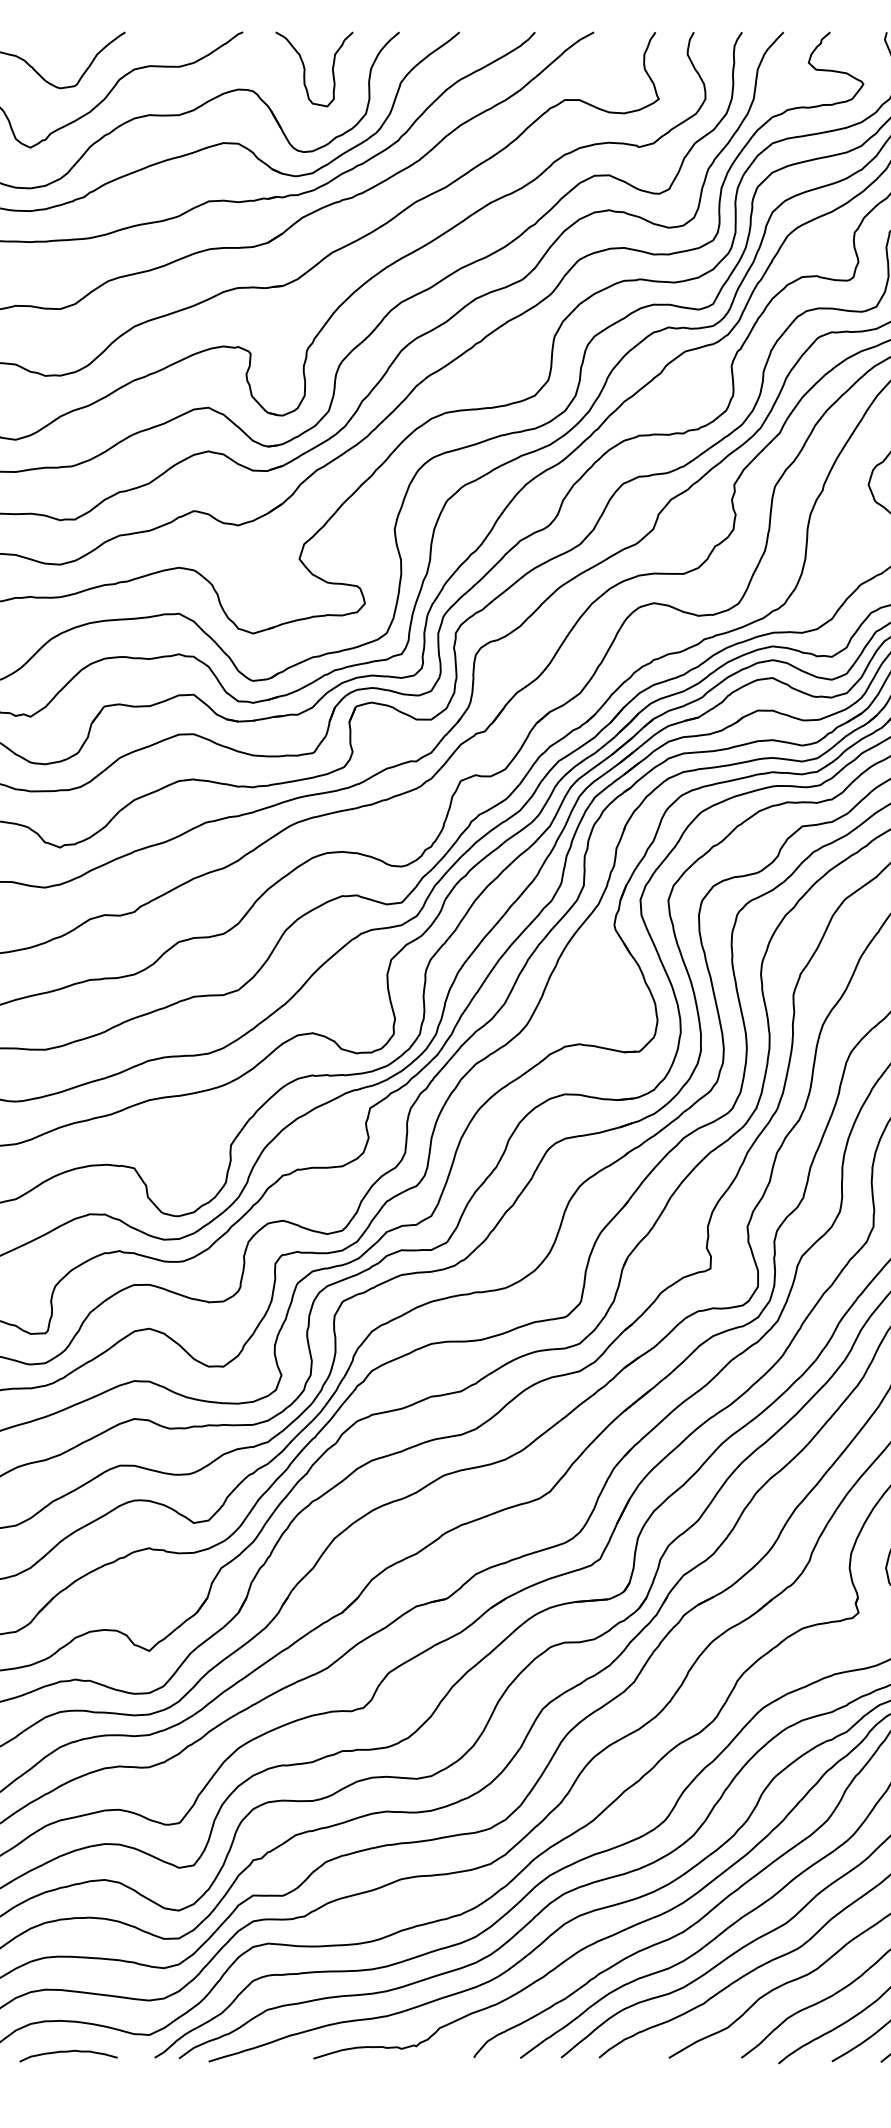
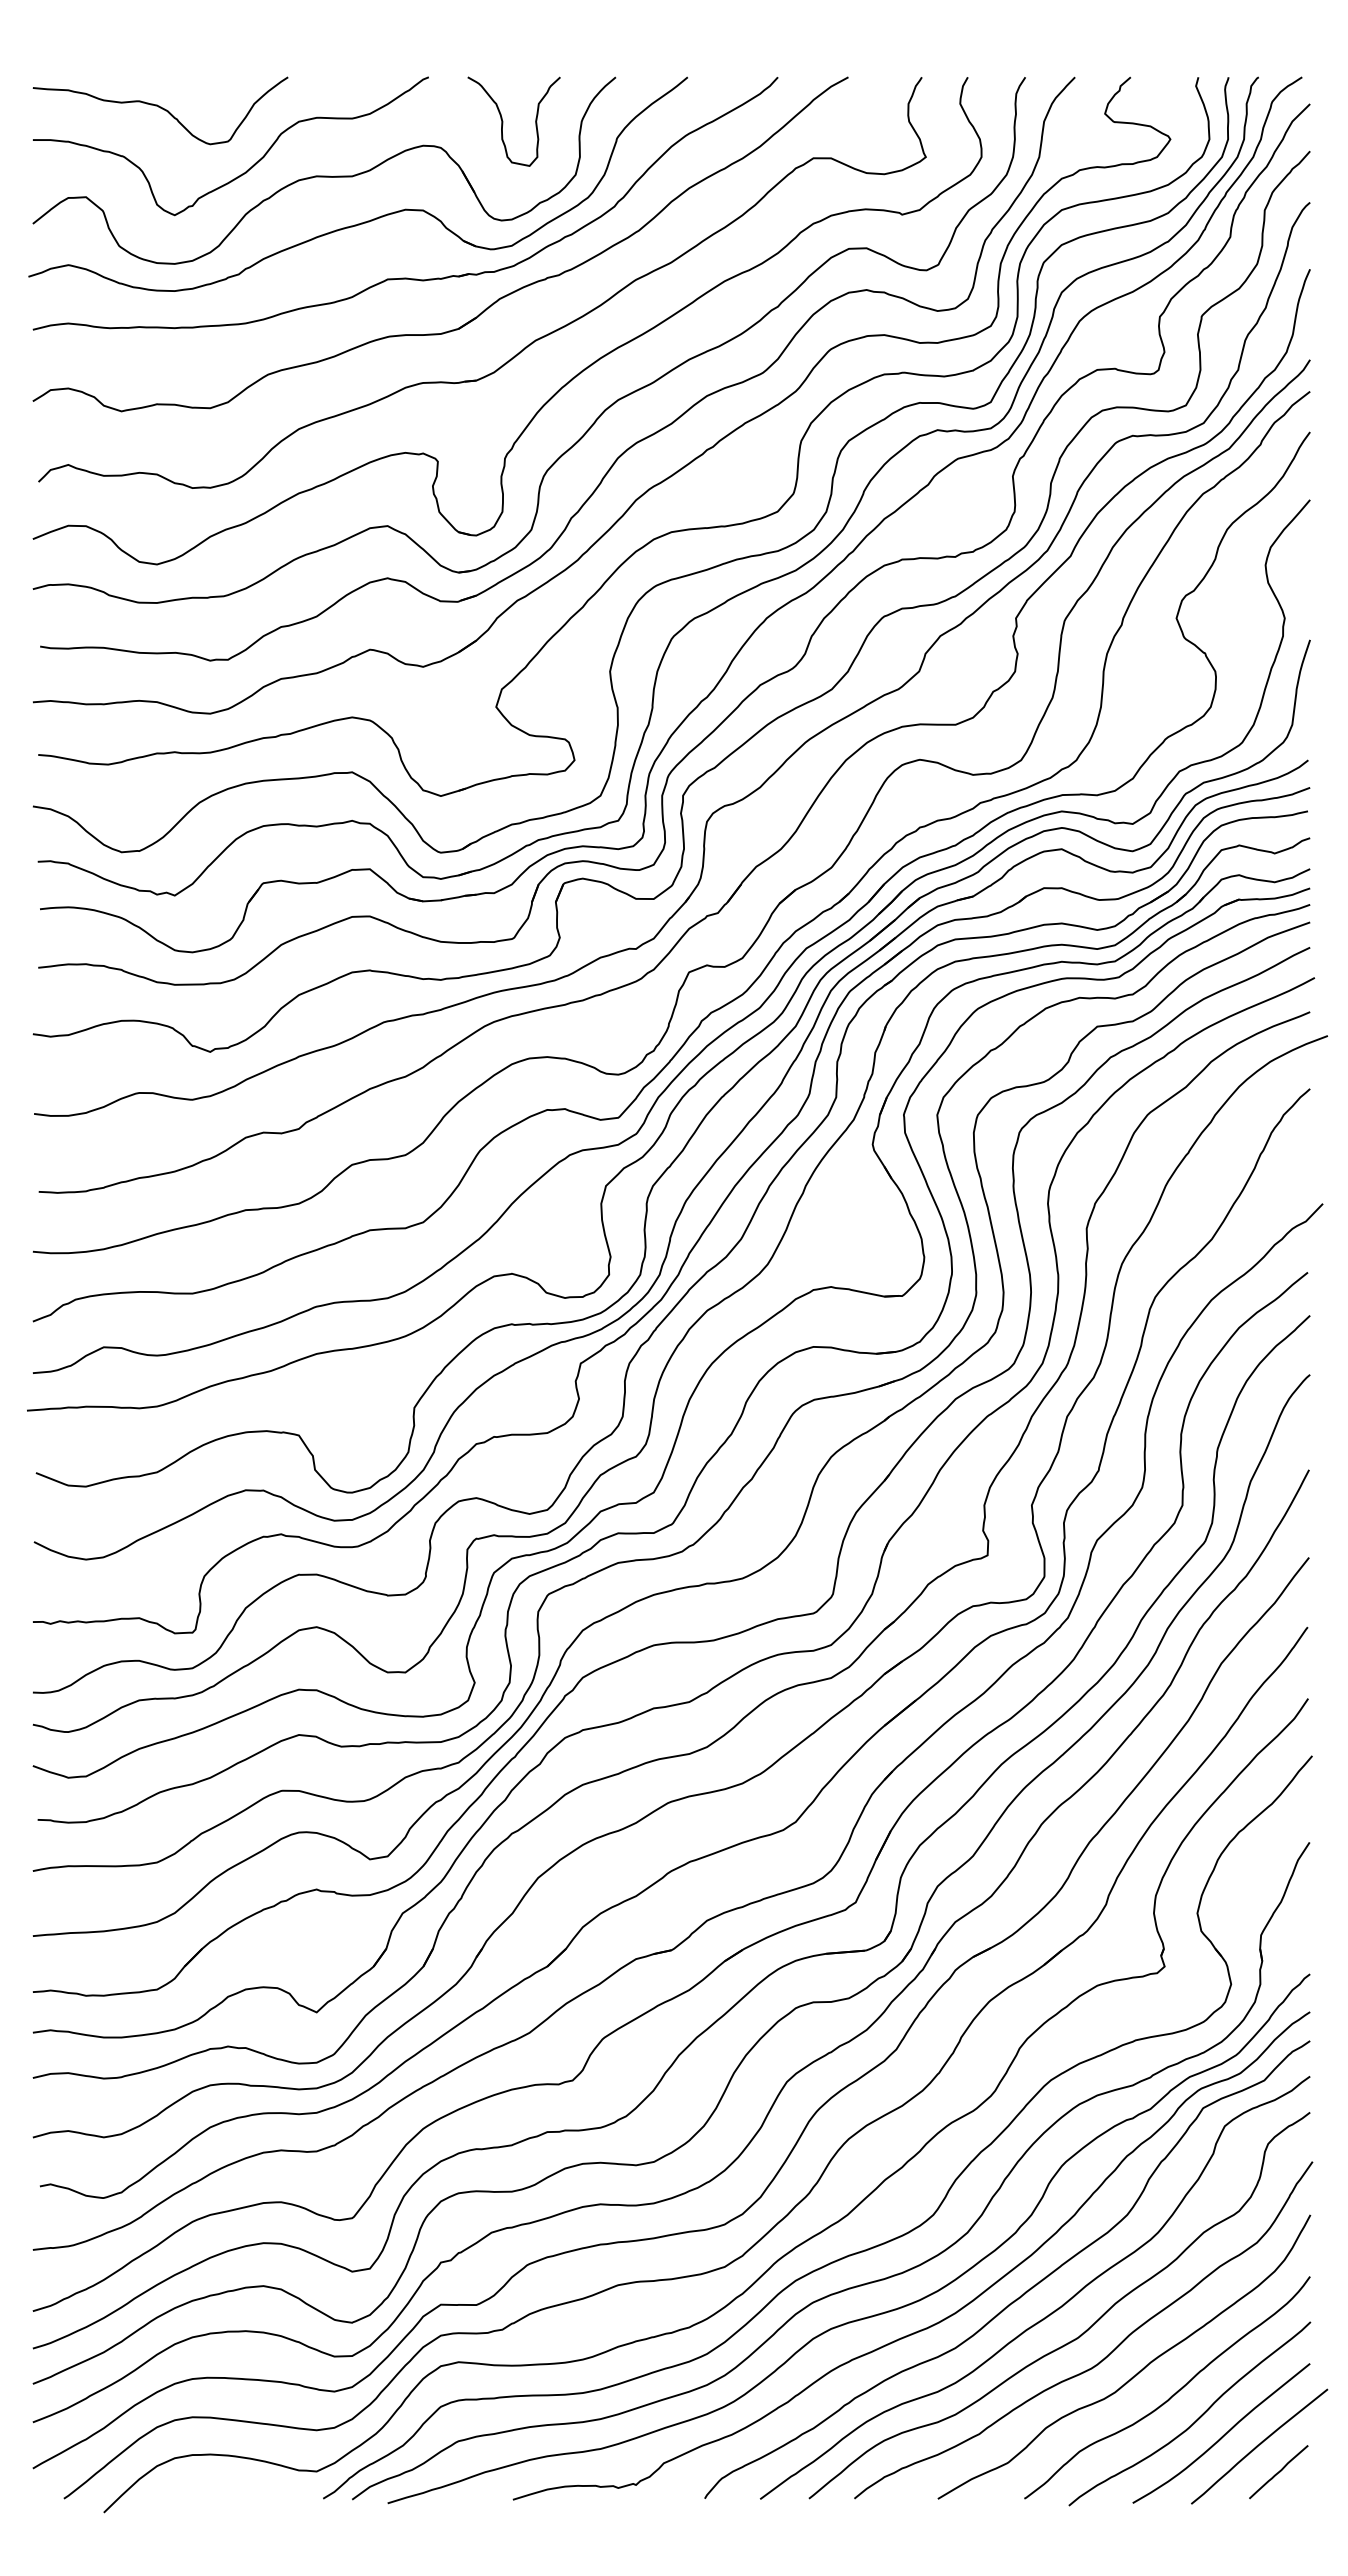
curve: (67, 2052) -> (219, 2492), removed

